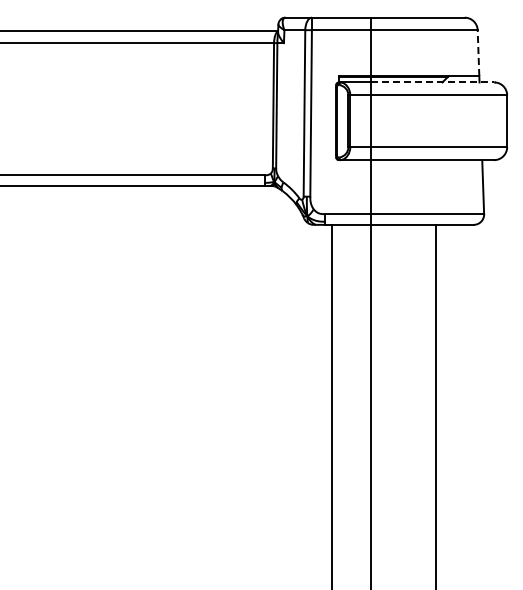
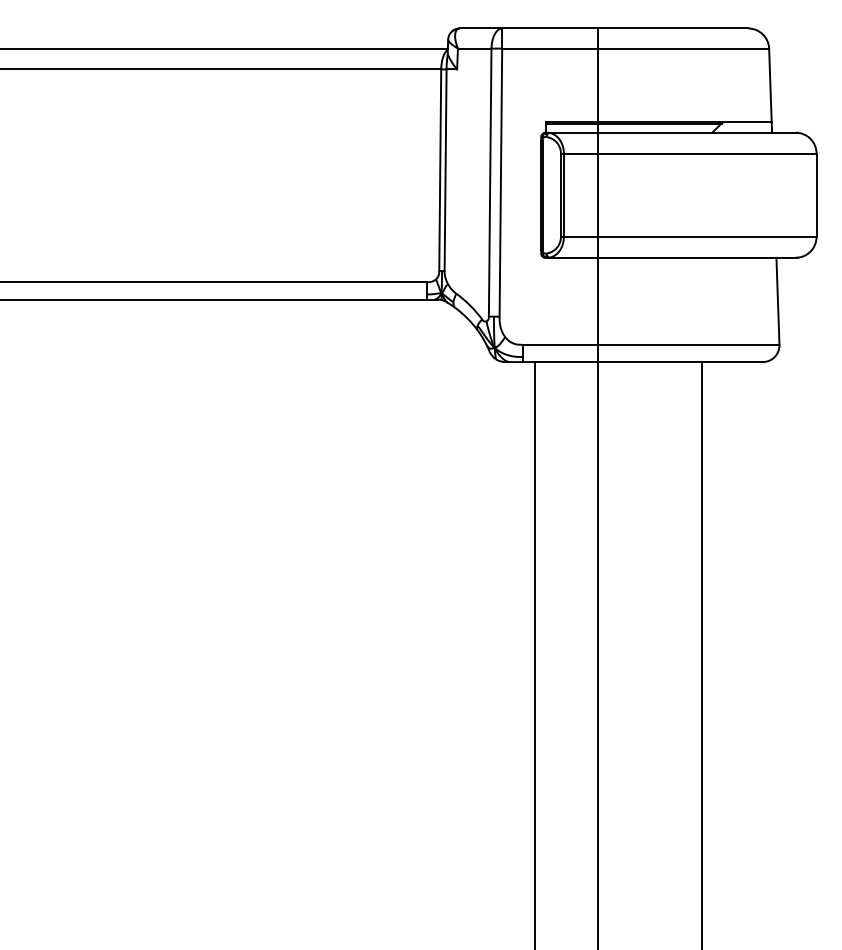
line: (478, 53) -> (770, 86), dashed -> solid
line: (432, 82) -> (696, 132), dashed -> solid

